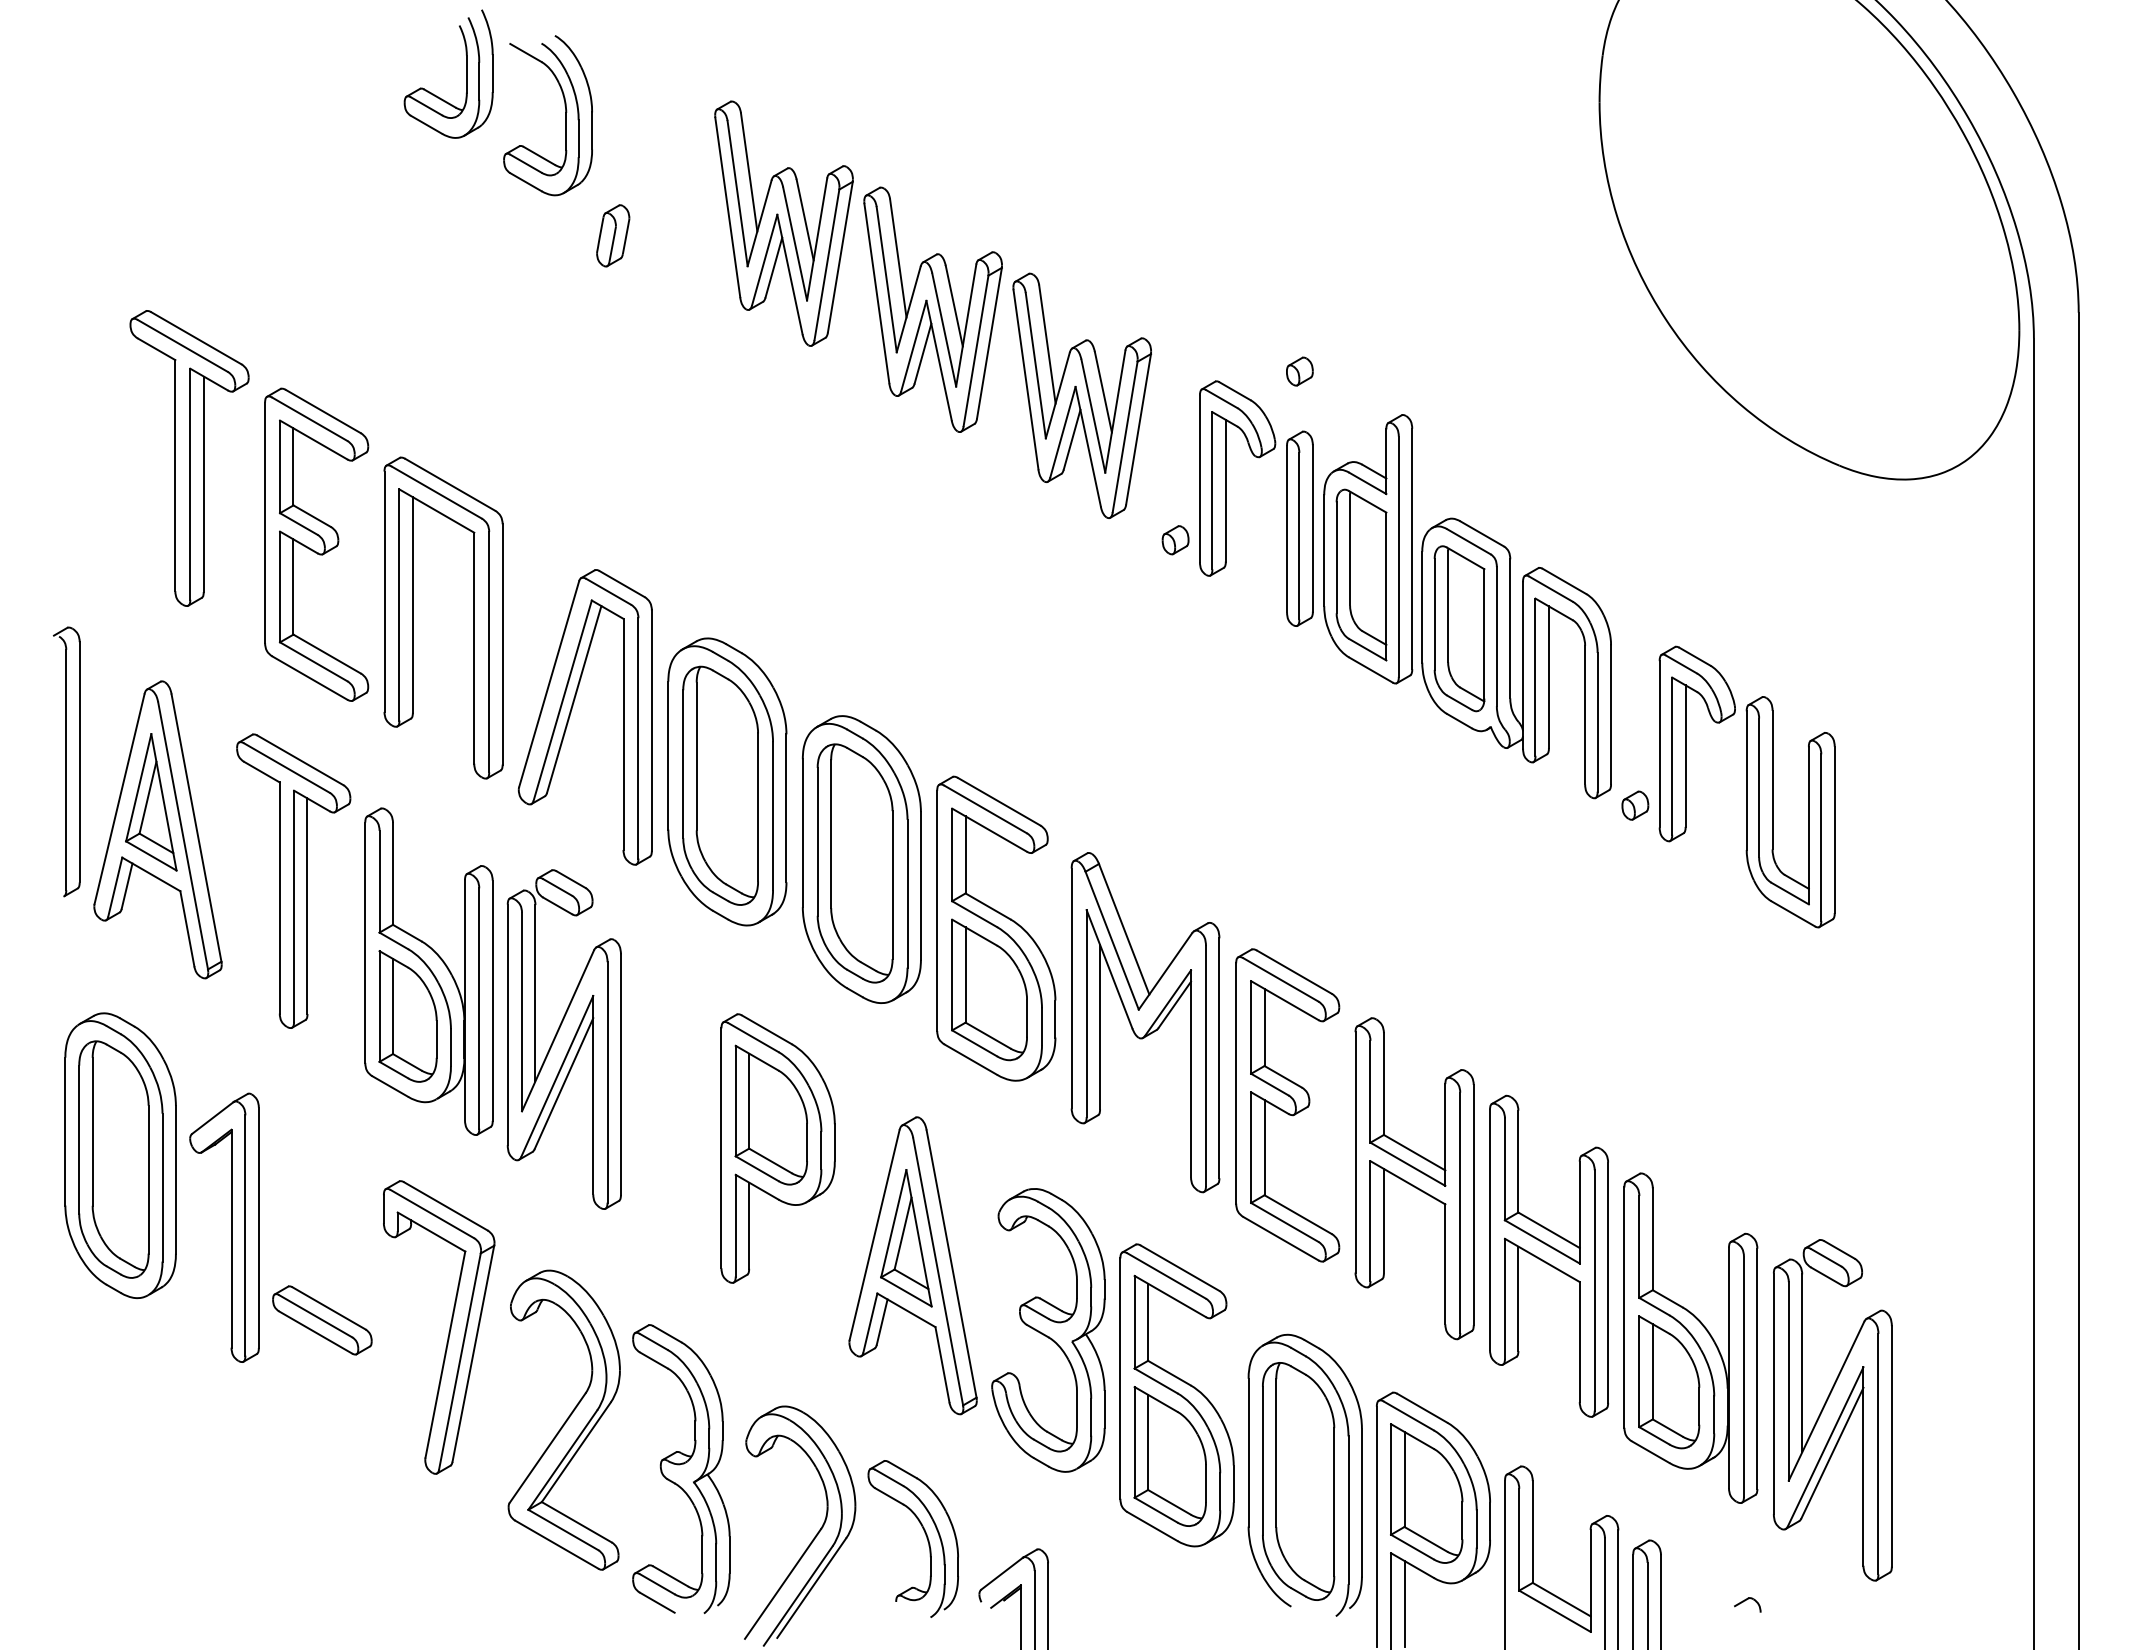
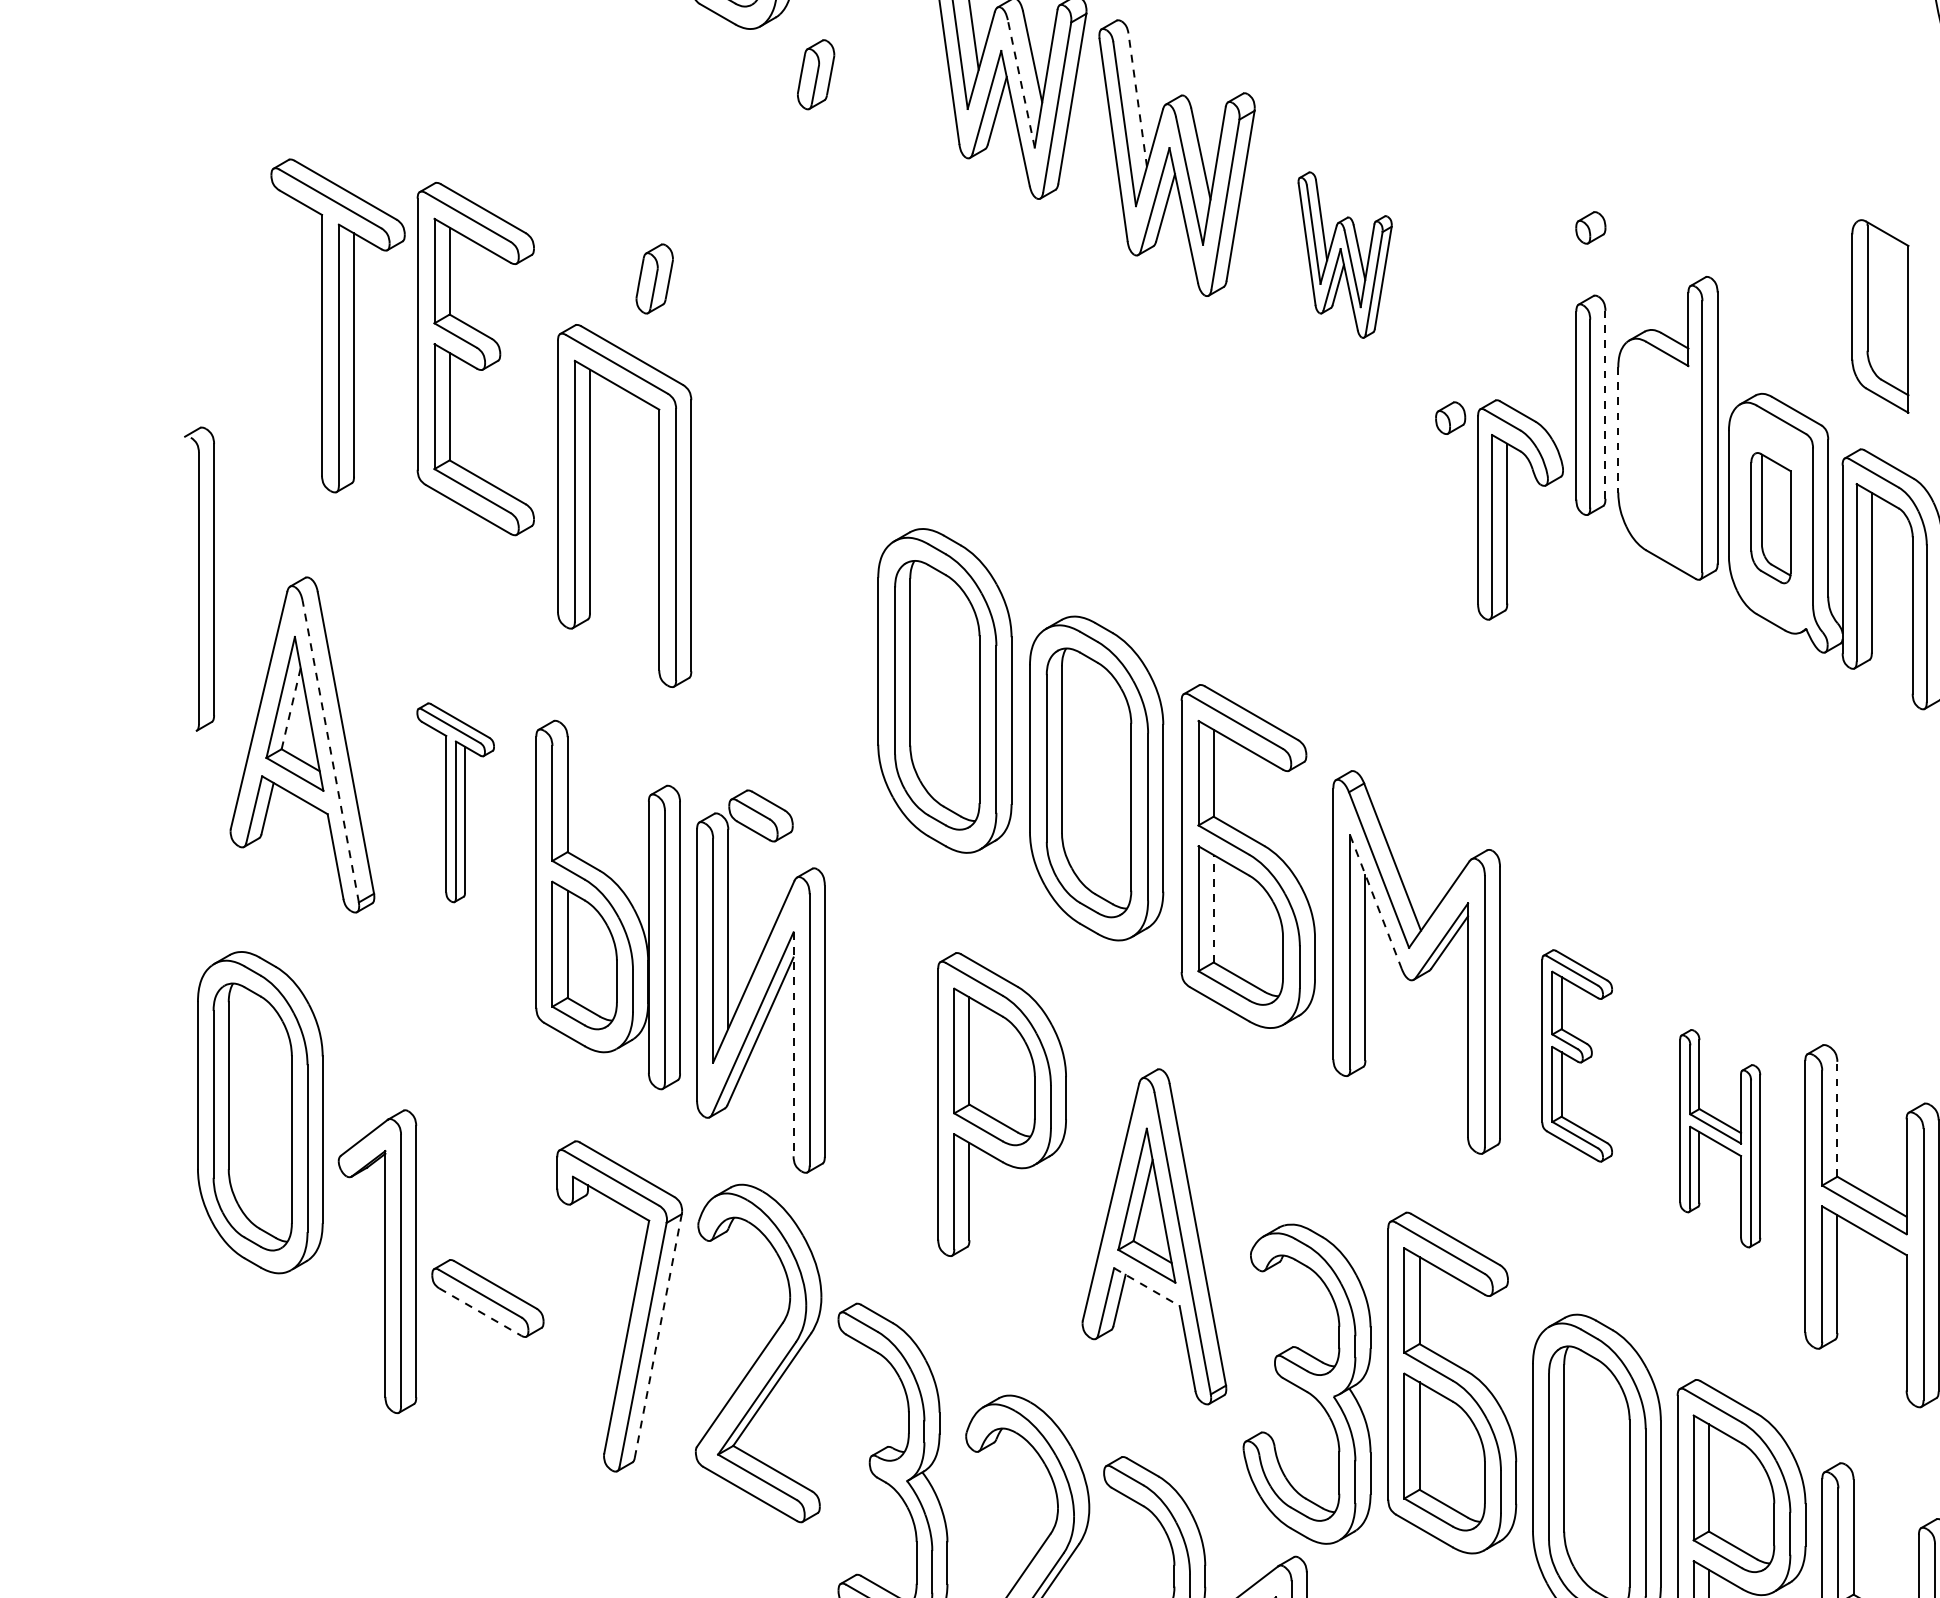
line: (795, 243) -> (1021, 83), solid -> dashed
line: (898, 258) -> (1137, 100), solid -> dashed
part: (1081, 395) -> (1344, 254), size x0.6
part: (470, 416) -> (655, 278), added
part: (1226, 478) -> (1508, 509), moved
line: (1312, 527) -> (1605, 403), solid -> dashed
part: (316, 544) -> (475, 358), moved
line: (1324, 551) -> (1618, 430), solid -> dashed
part: (1361, 574) -> (1880, 315), moved
part: (1459, 628) -> (1770, 517), size x0.7
part: (571, 713) -> (769, 613), removed
part: (66, 761) -> (199, 578), moved
line: (147, 797) -> (290, 708), solid -> dashed
line: (183, 835) -> (331, 751), solid -> dashed
part: (293, 880) -> (455, 802), size x0.6
line: (1109, 969) -> (1376, 902), solid -> dashed
line: (965, 975) -> (1213, 909), solid -> dashed
line: (593, 1095) -> (793, 1044), solid -> dashed
part: (1287, 1105) -> (1576, 1055), size x0.6
line: (1518, 1161) -> (1837, 1119), solid -> dashed
part: (1414, 1178) -> (1720, 1138), size x0.6
part: (231, 1227) -> (385, 1261), moved
line: (906, 1310) -> (1146, 1287), solid -> dashed
part: (1048, 1330) -> (1307, 1384), moved
line: (316, 1332) -> (481, 1312), solid -> dashed
line: (473, 1353) -> (658, 1335), solid -> dashed
part: (563, 1419) -> (757, 1352), moved

